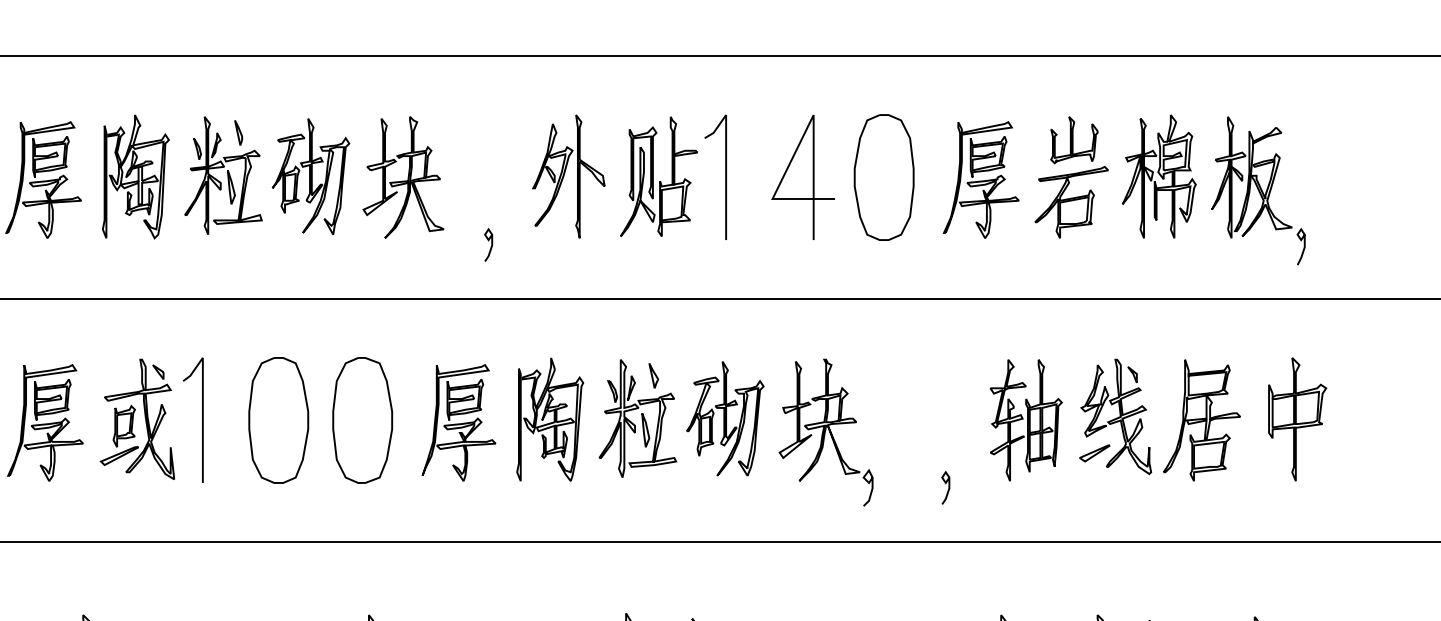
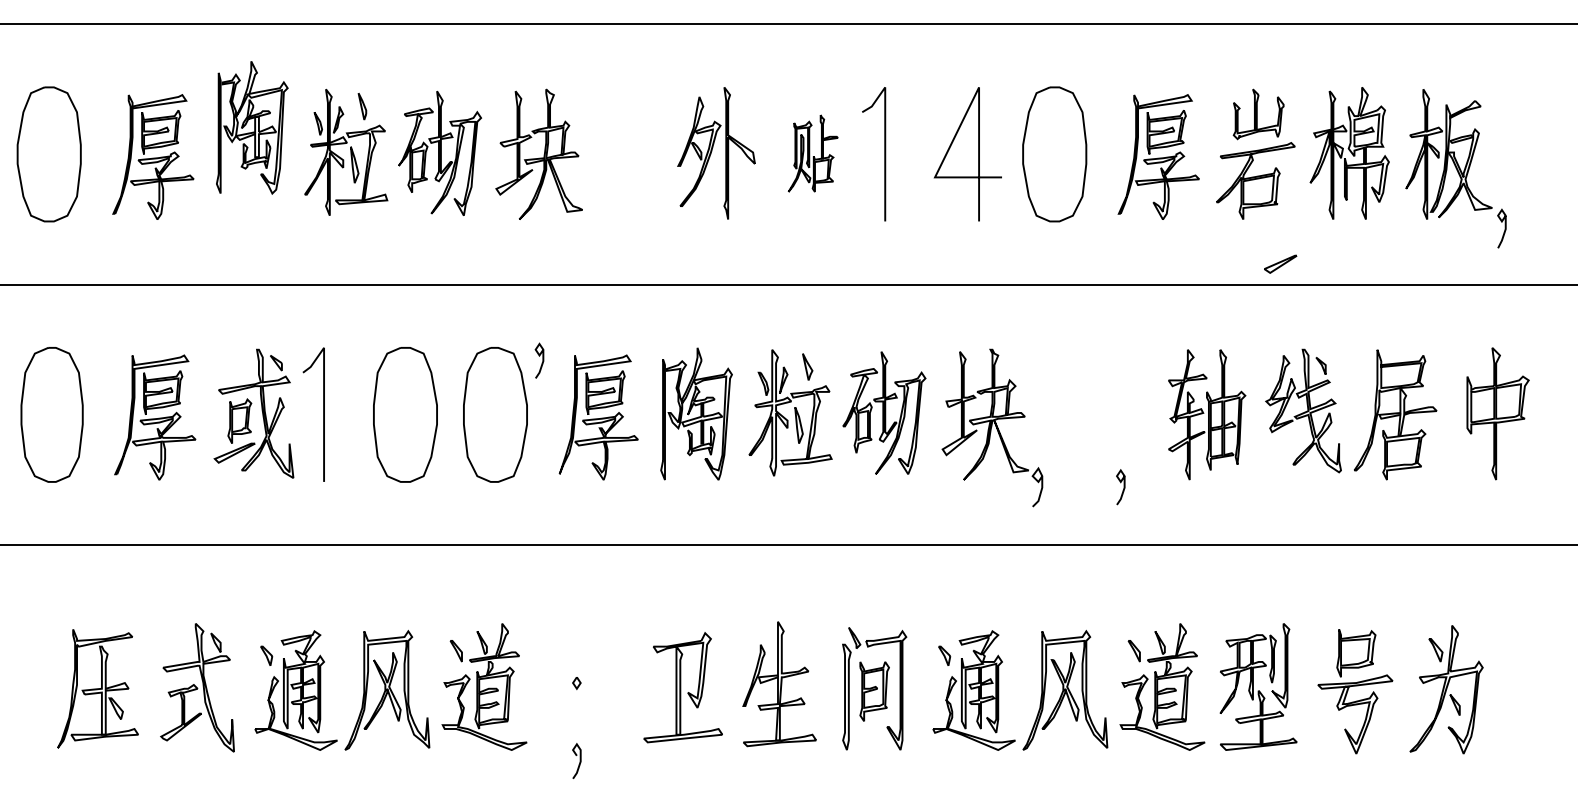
part: (136, 176) -> (252, 127), moved
part: (658, 176) -> (812, 153), size x0.6
curve: (491, 244) -> (542, 360), moved
part: (1094, 452) -> (1280, 263), moved

